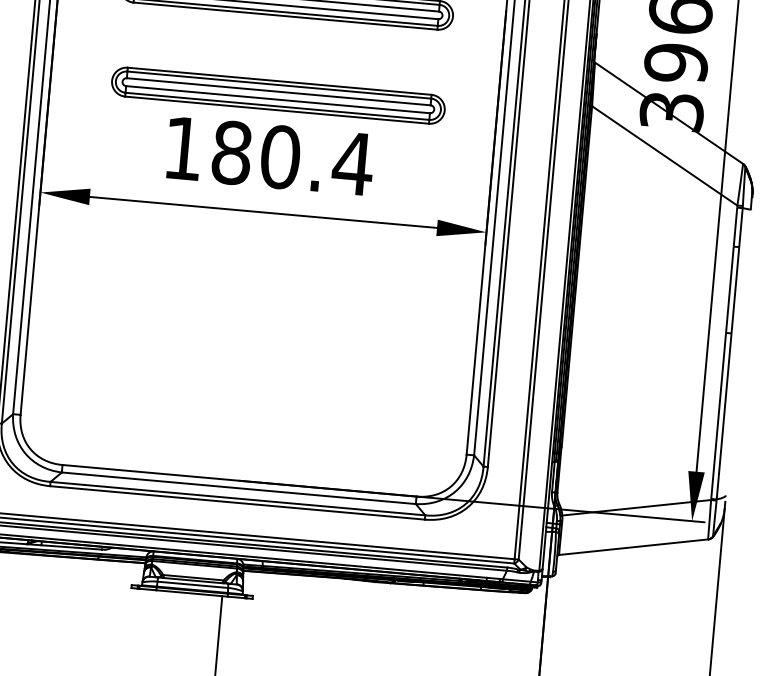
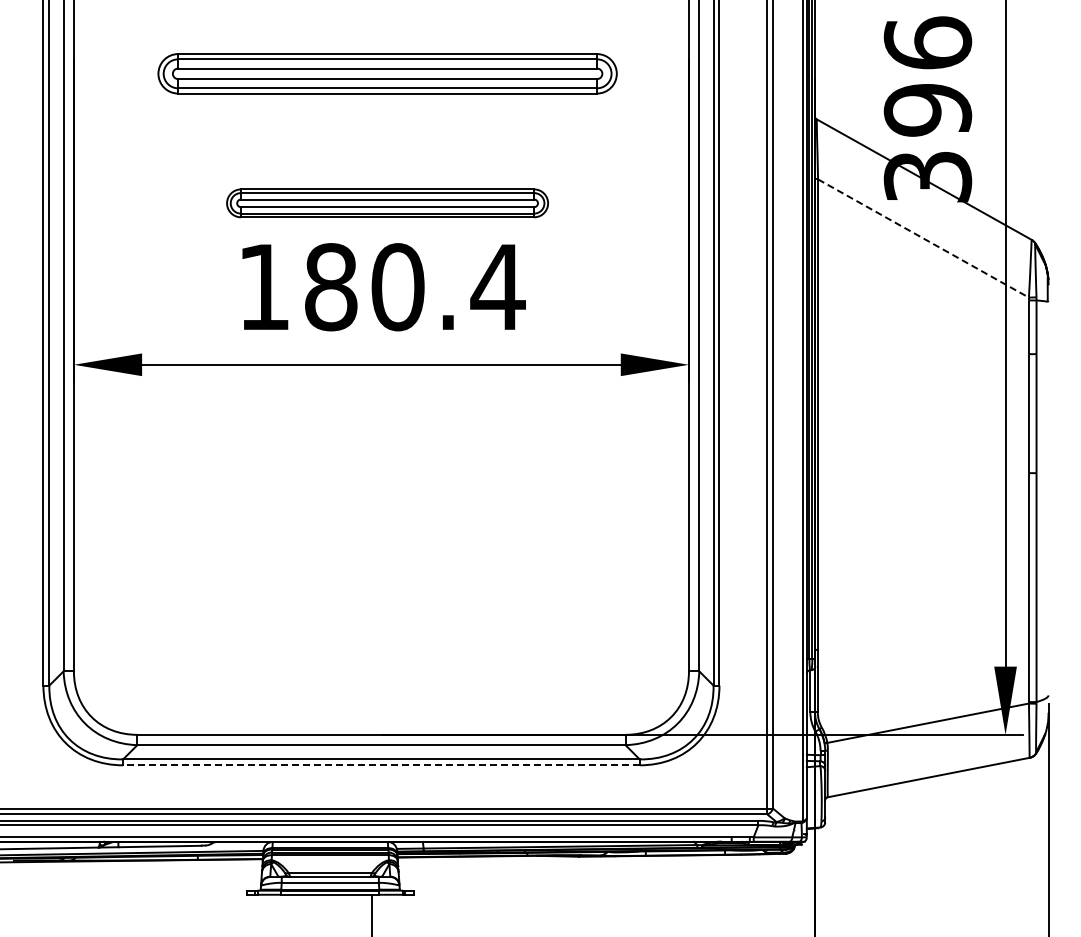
part: (278, 95) -> (387, 203), size x0.7
line: (664, 155) -> (923, 238), solid -> dashed
line: (236, 502) -> (380, 765), solid -> dashed

